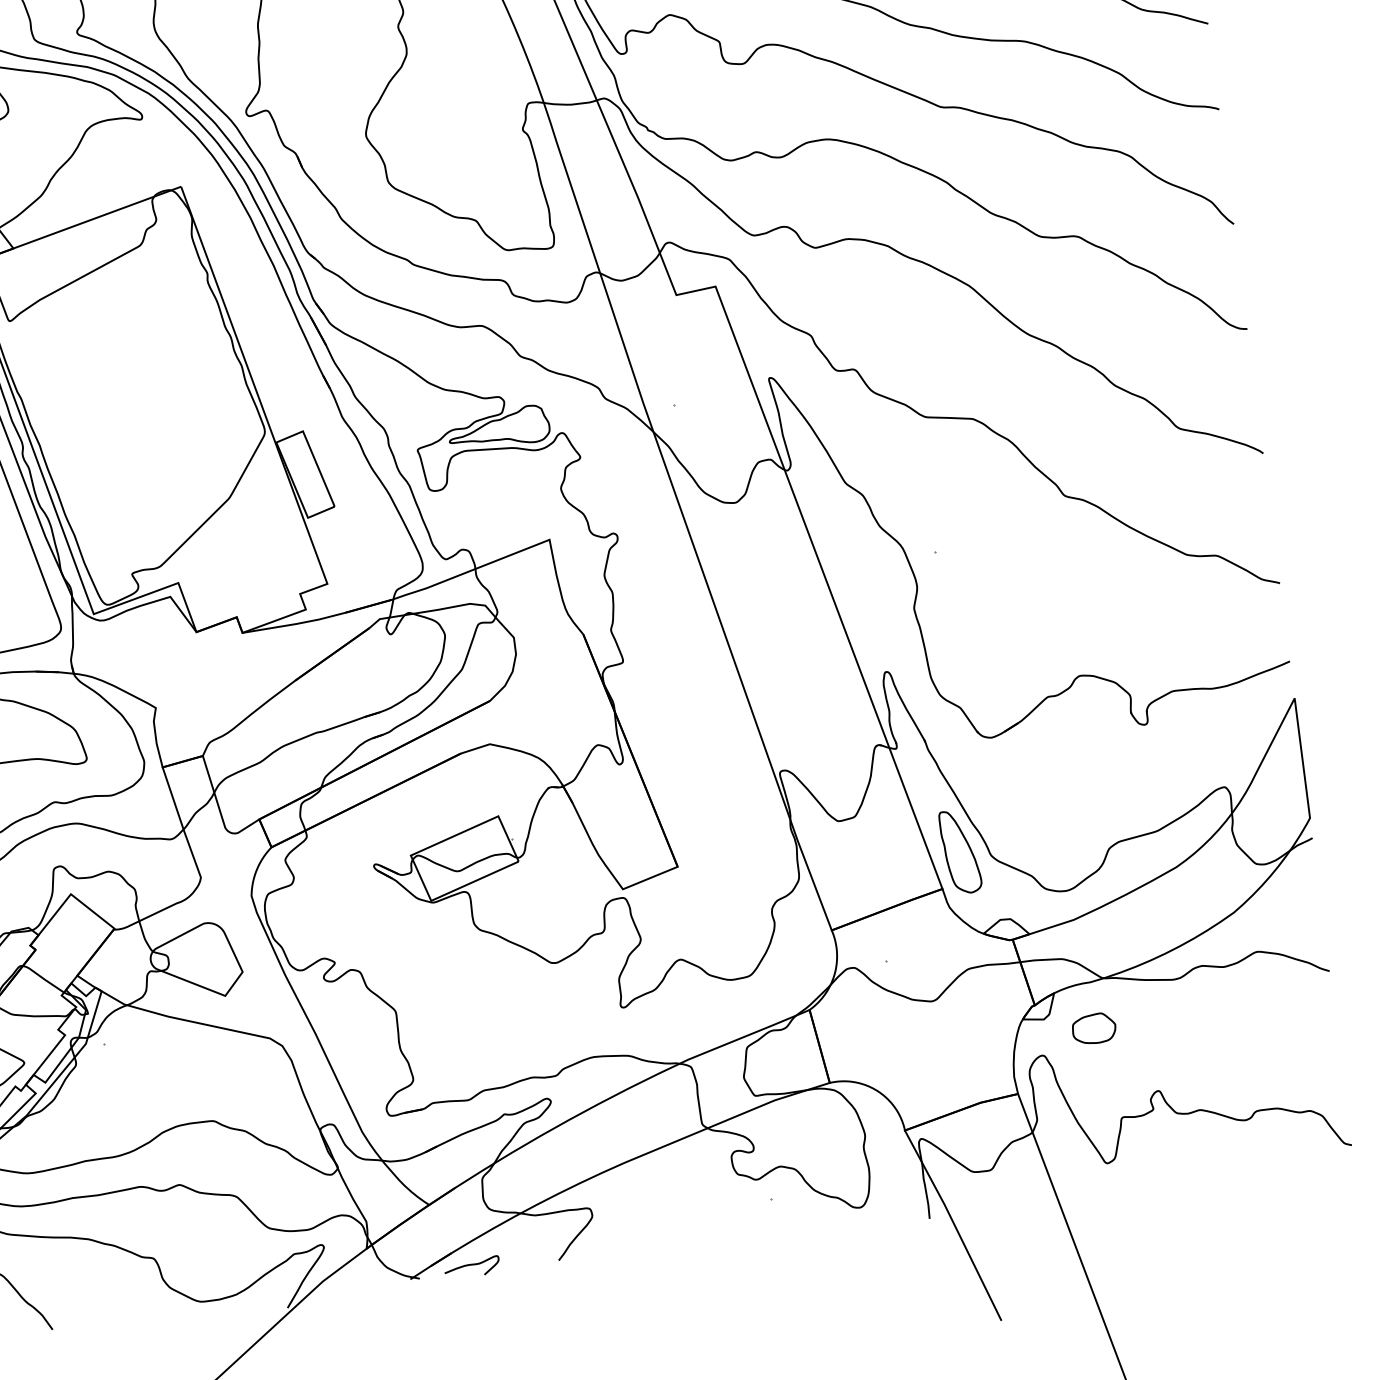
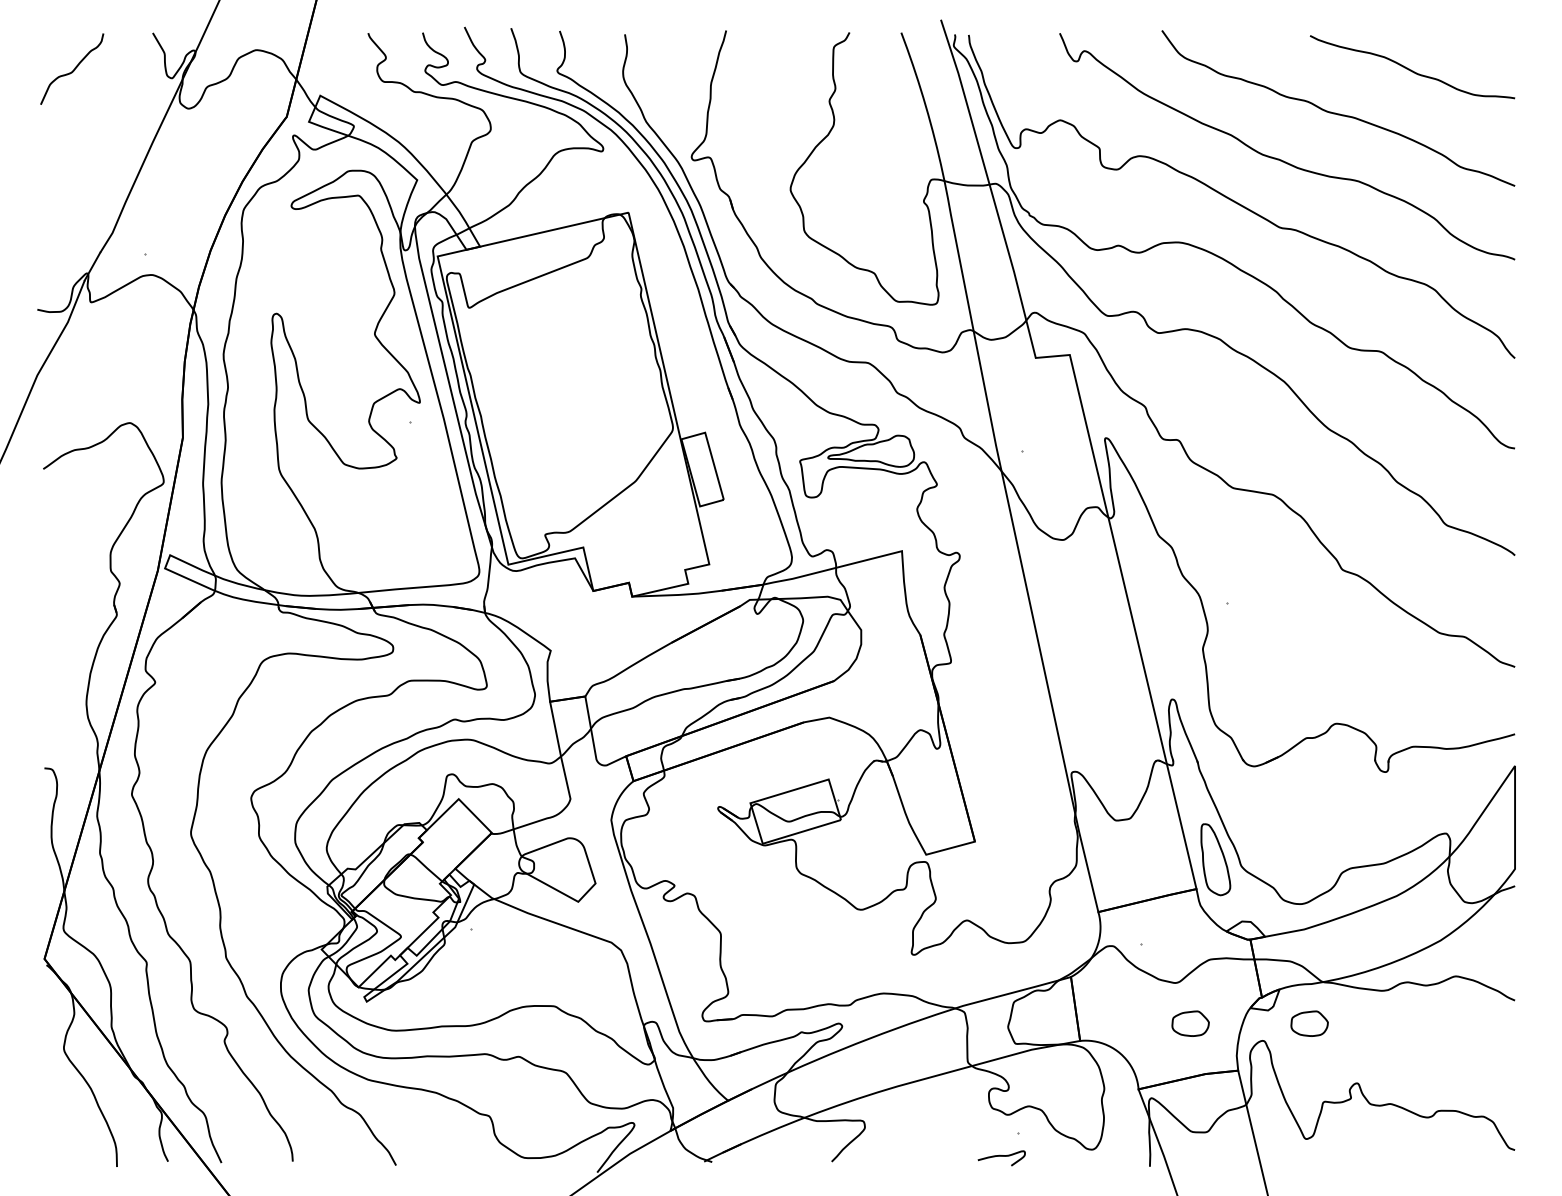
part: (955, 1046) -> (1190, 1023), added
curve: (471, 1265) -> (1001, 1156), moved

